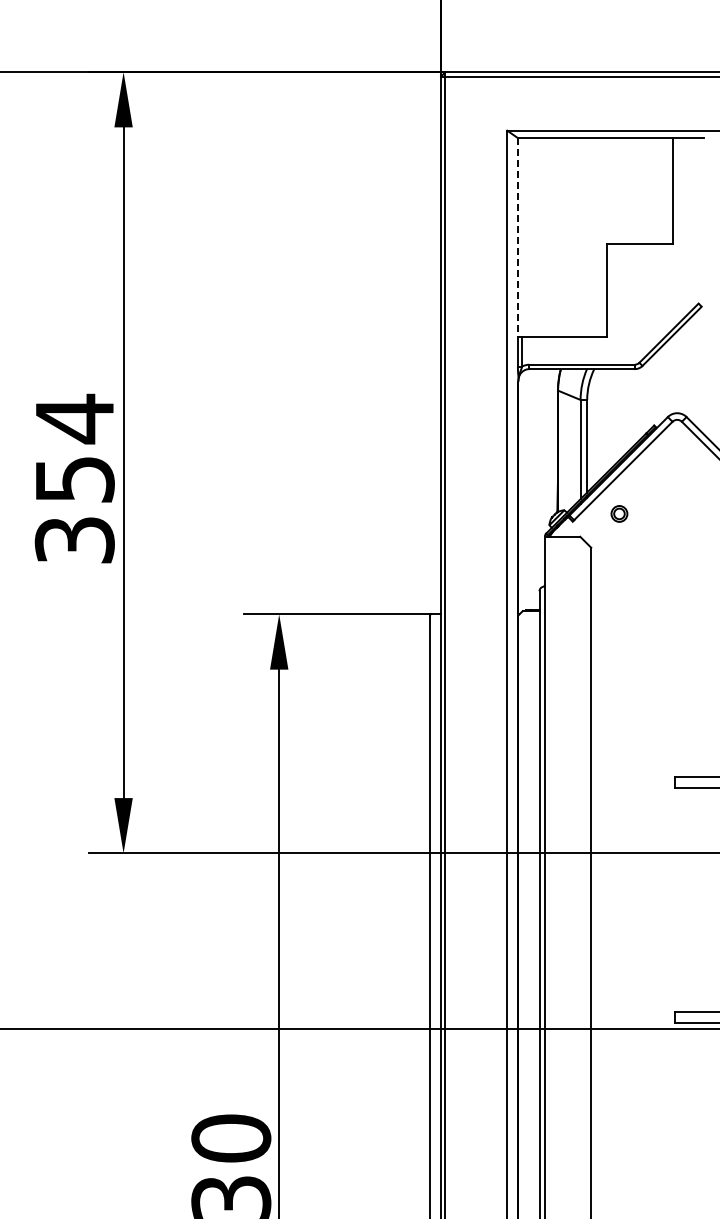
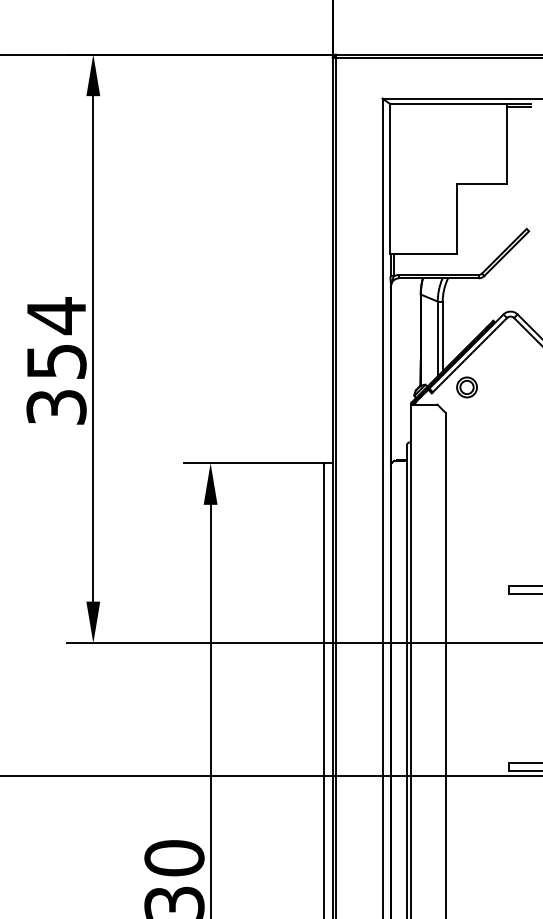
line: (688, 142) -> (519, 107), added
line: (517, 237) -> (390, 179), dashed -> solid
part: (619, 513) -> (467, 387), size x1.67

